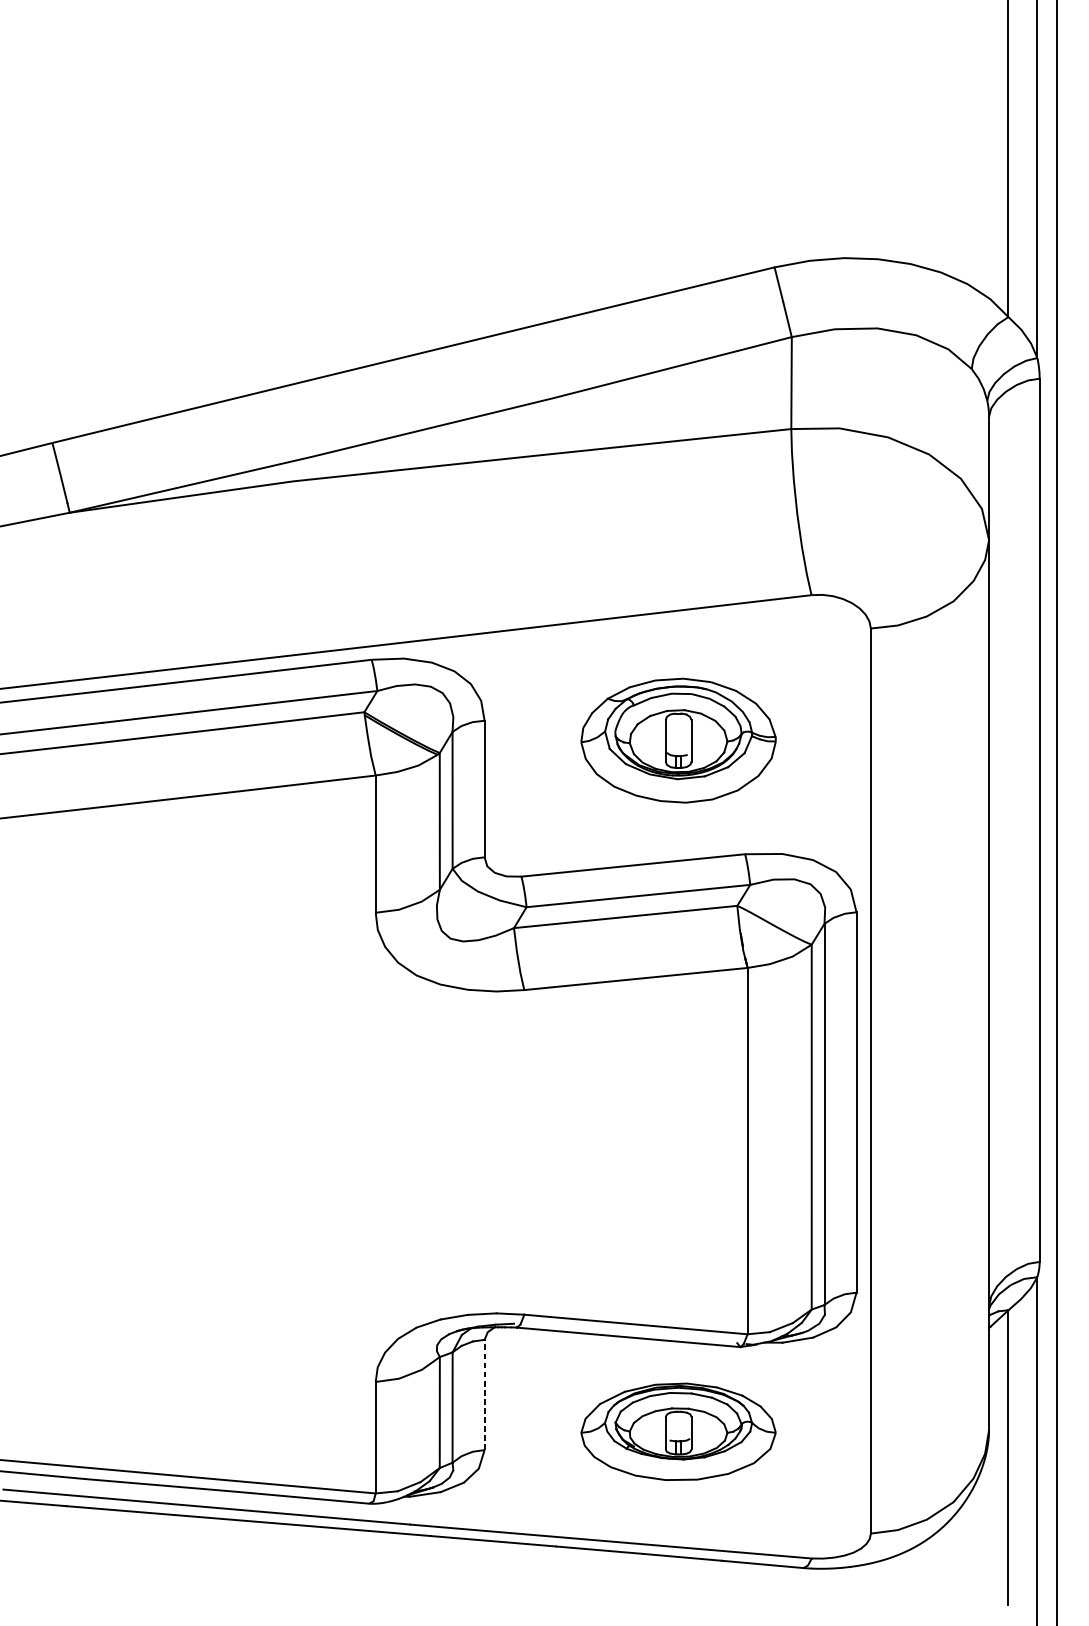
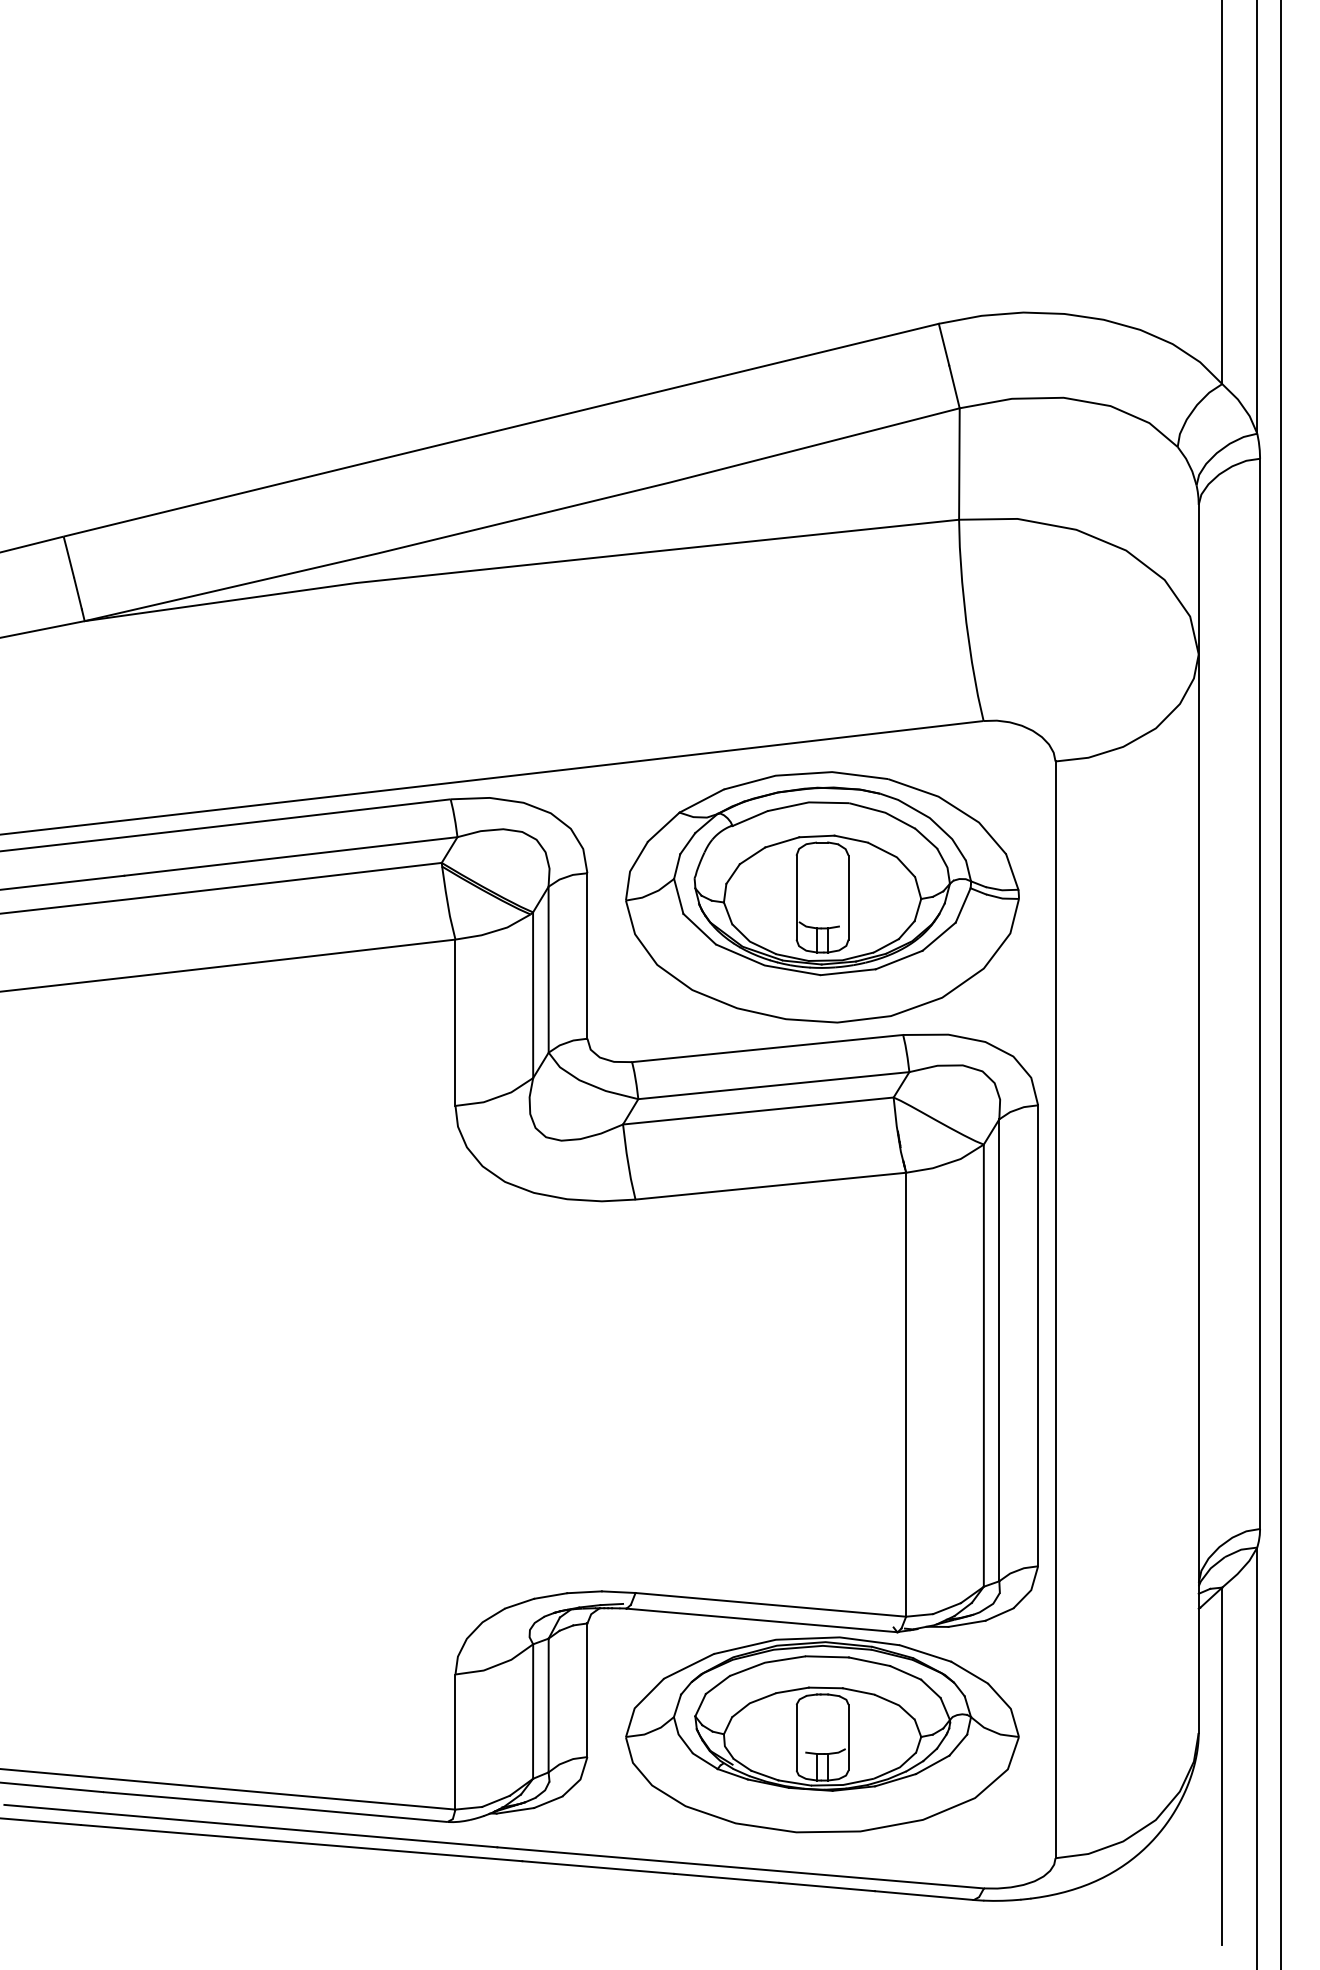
part: (678, 740) -> (822, 897), size x1.67
line: (484, 1395) -> (587, 1690), dashed -> solid
part: (678, 1431) -> (822, 1734), size x1.67

